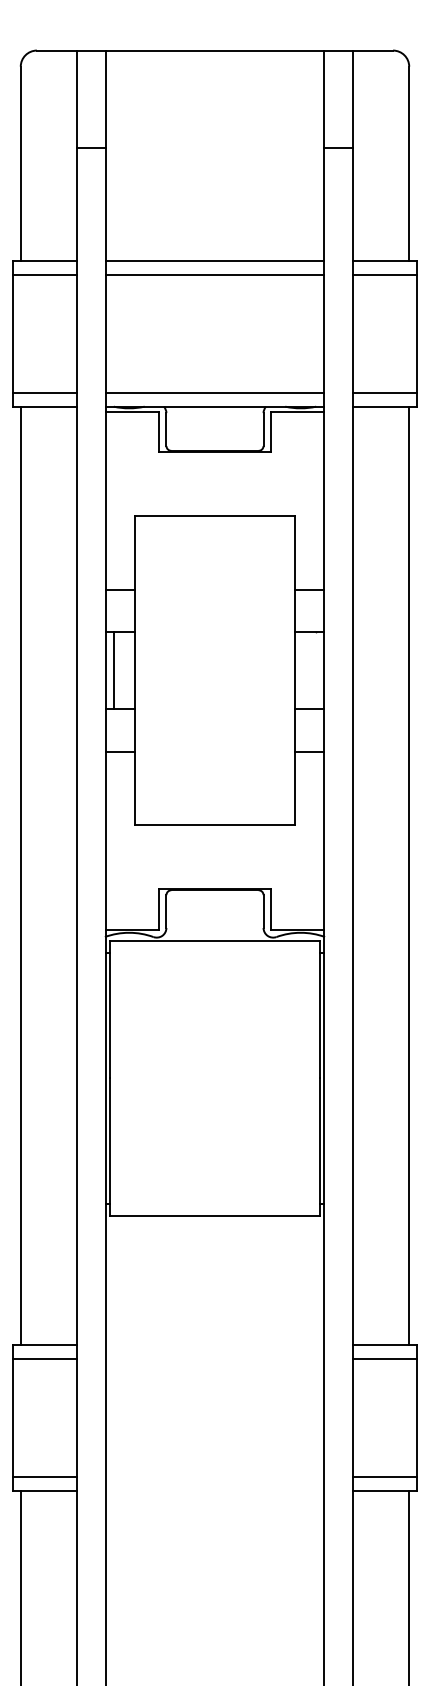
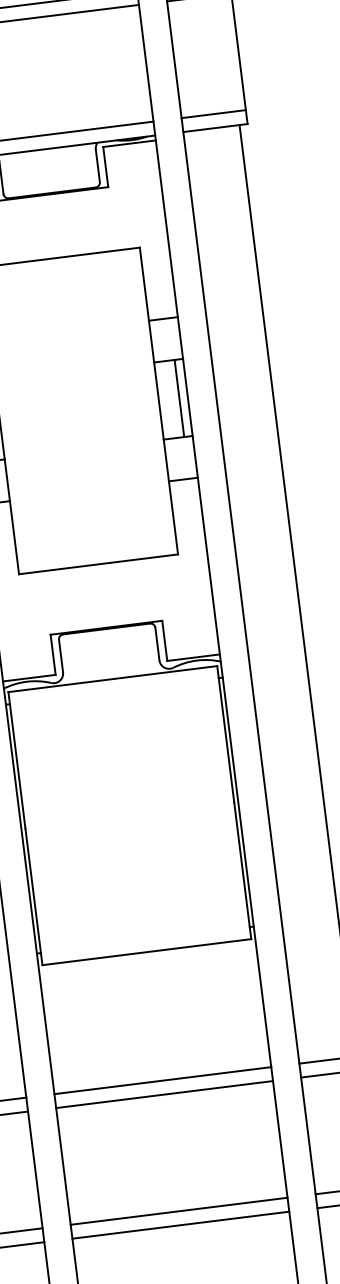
line: (315, 670) -> (179, 398), added
line: (214, 1345) -> (162, 1080), added
line: (214, 1359) -> (164, 1094), added
line: (214, 1477) -> (178, 1211), added
line: (214, 1491) -> (180, 1225), added

